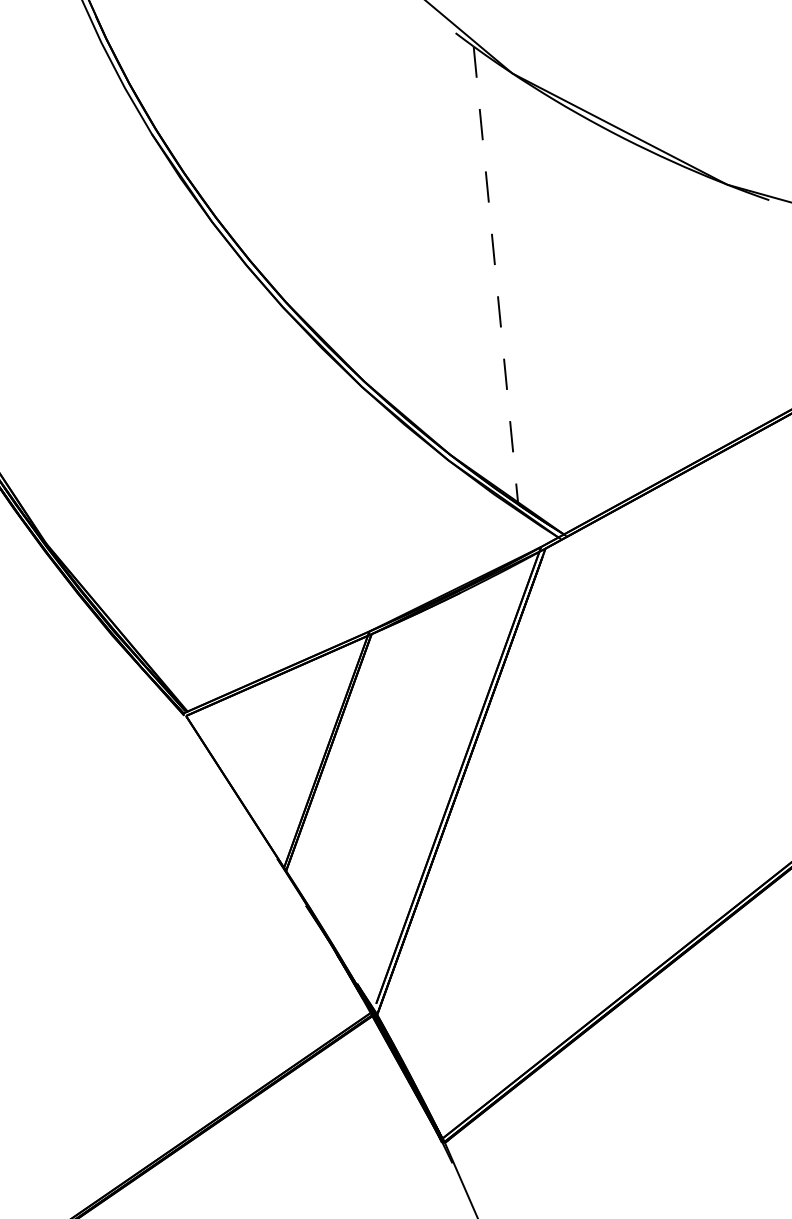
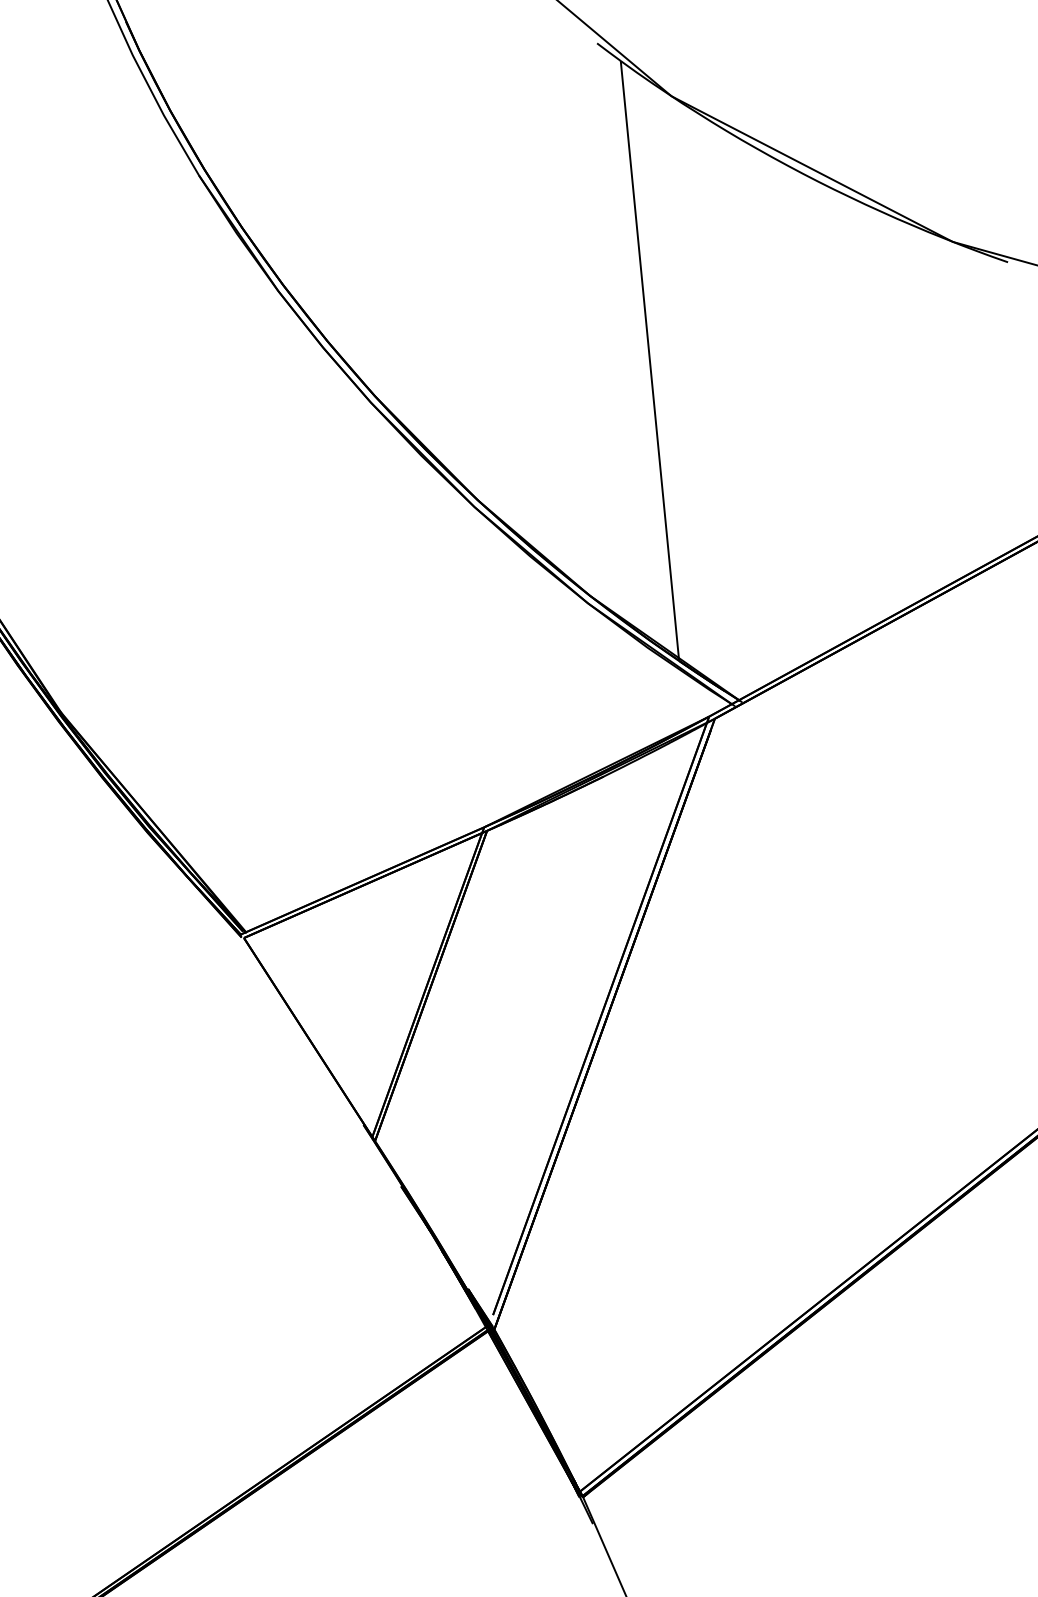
line: (496, 276) -> (650, 362), dashed -> solid

